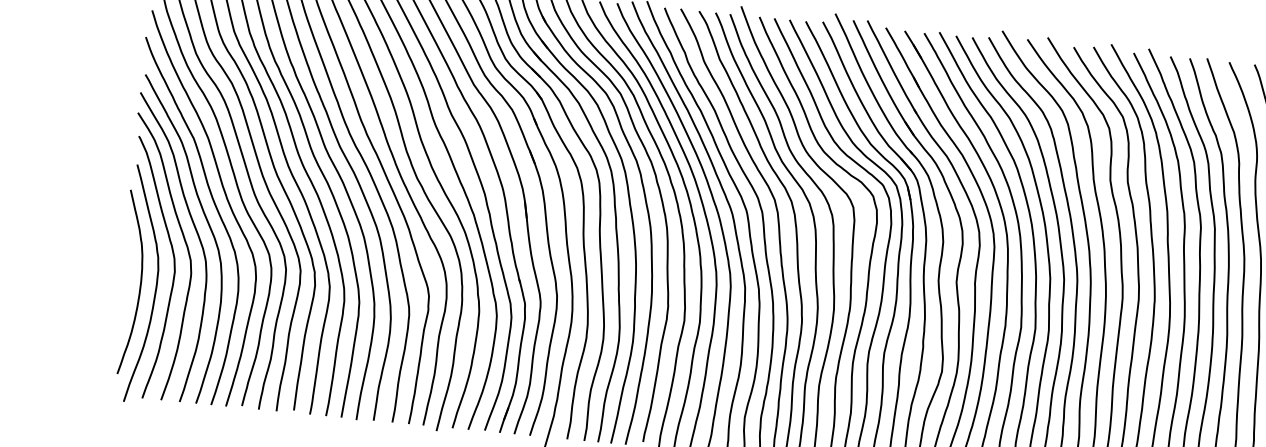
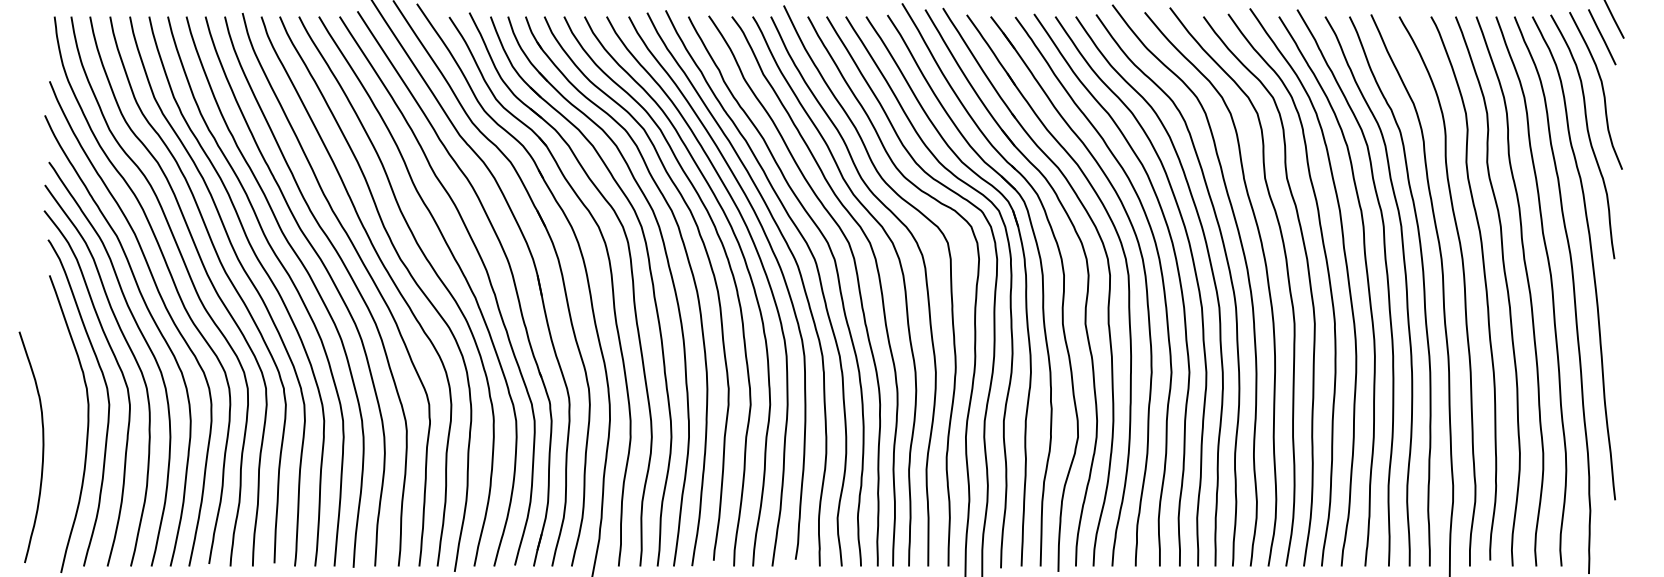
curve: (140, 283) -> (42, 447), moved

